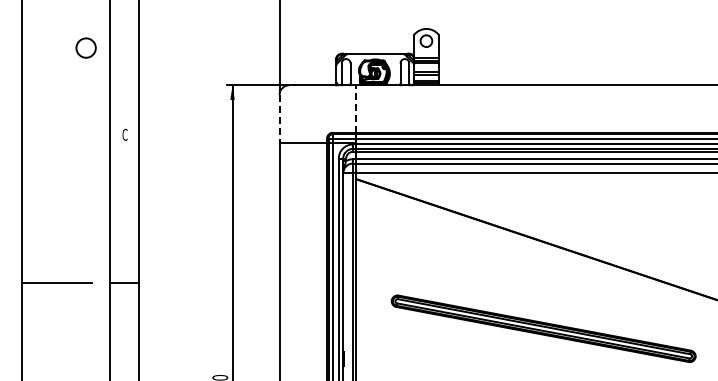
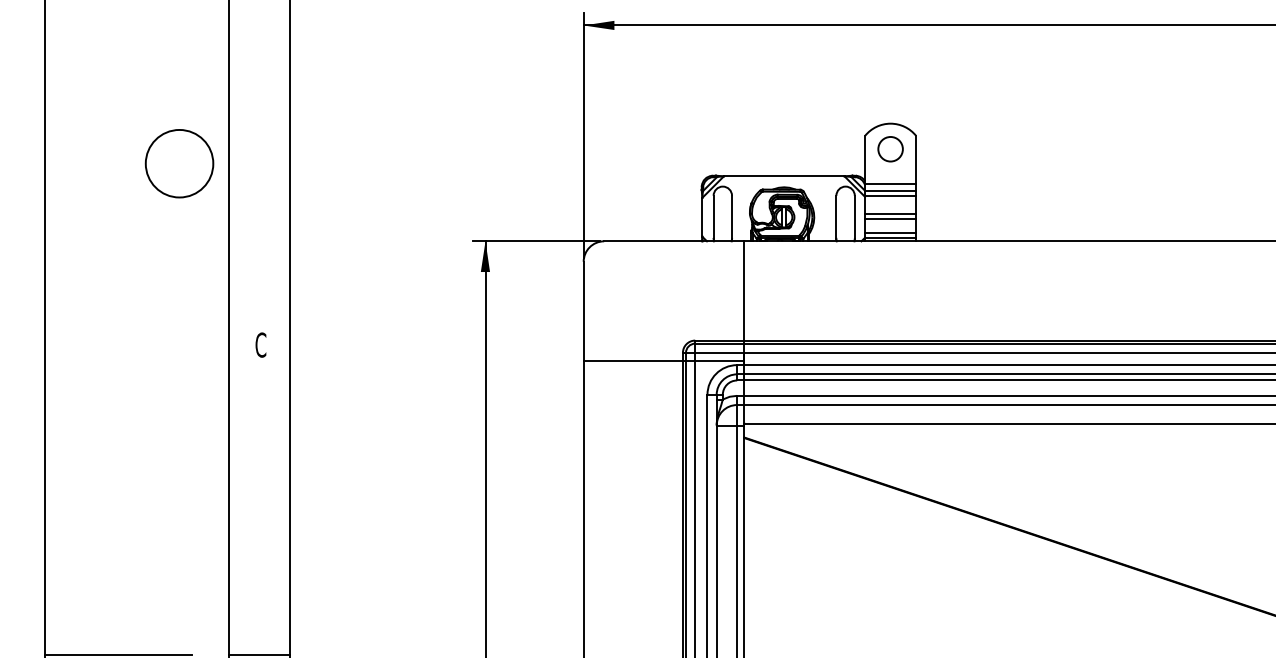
circle: (86, 47) -> (180, 162), size x1.67
line: (356, 108) -> (744, 289), dashed -> solid
line: (279, 118) -> (583, 310), dashed -> solid

